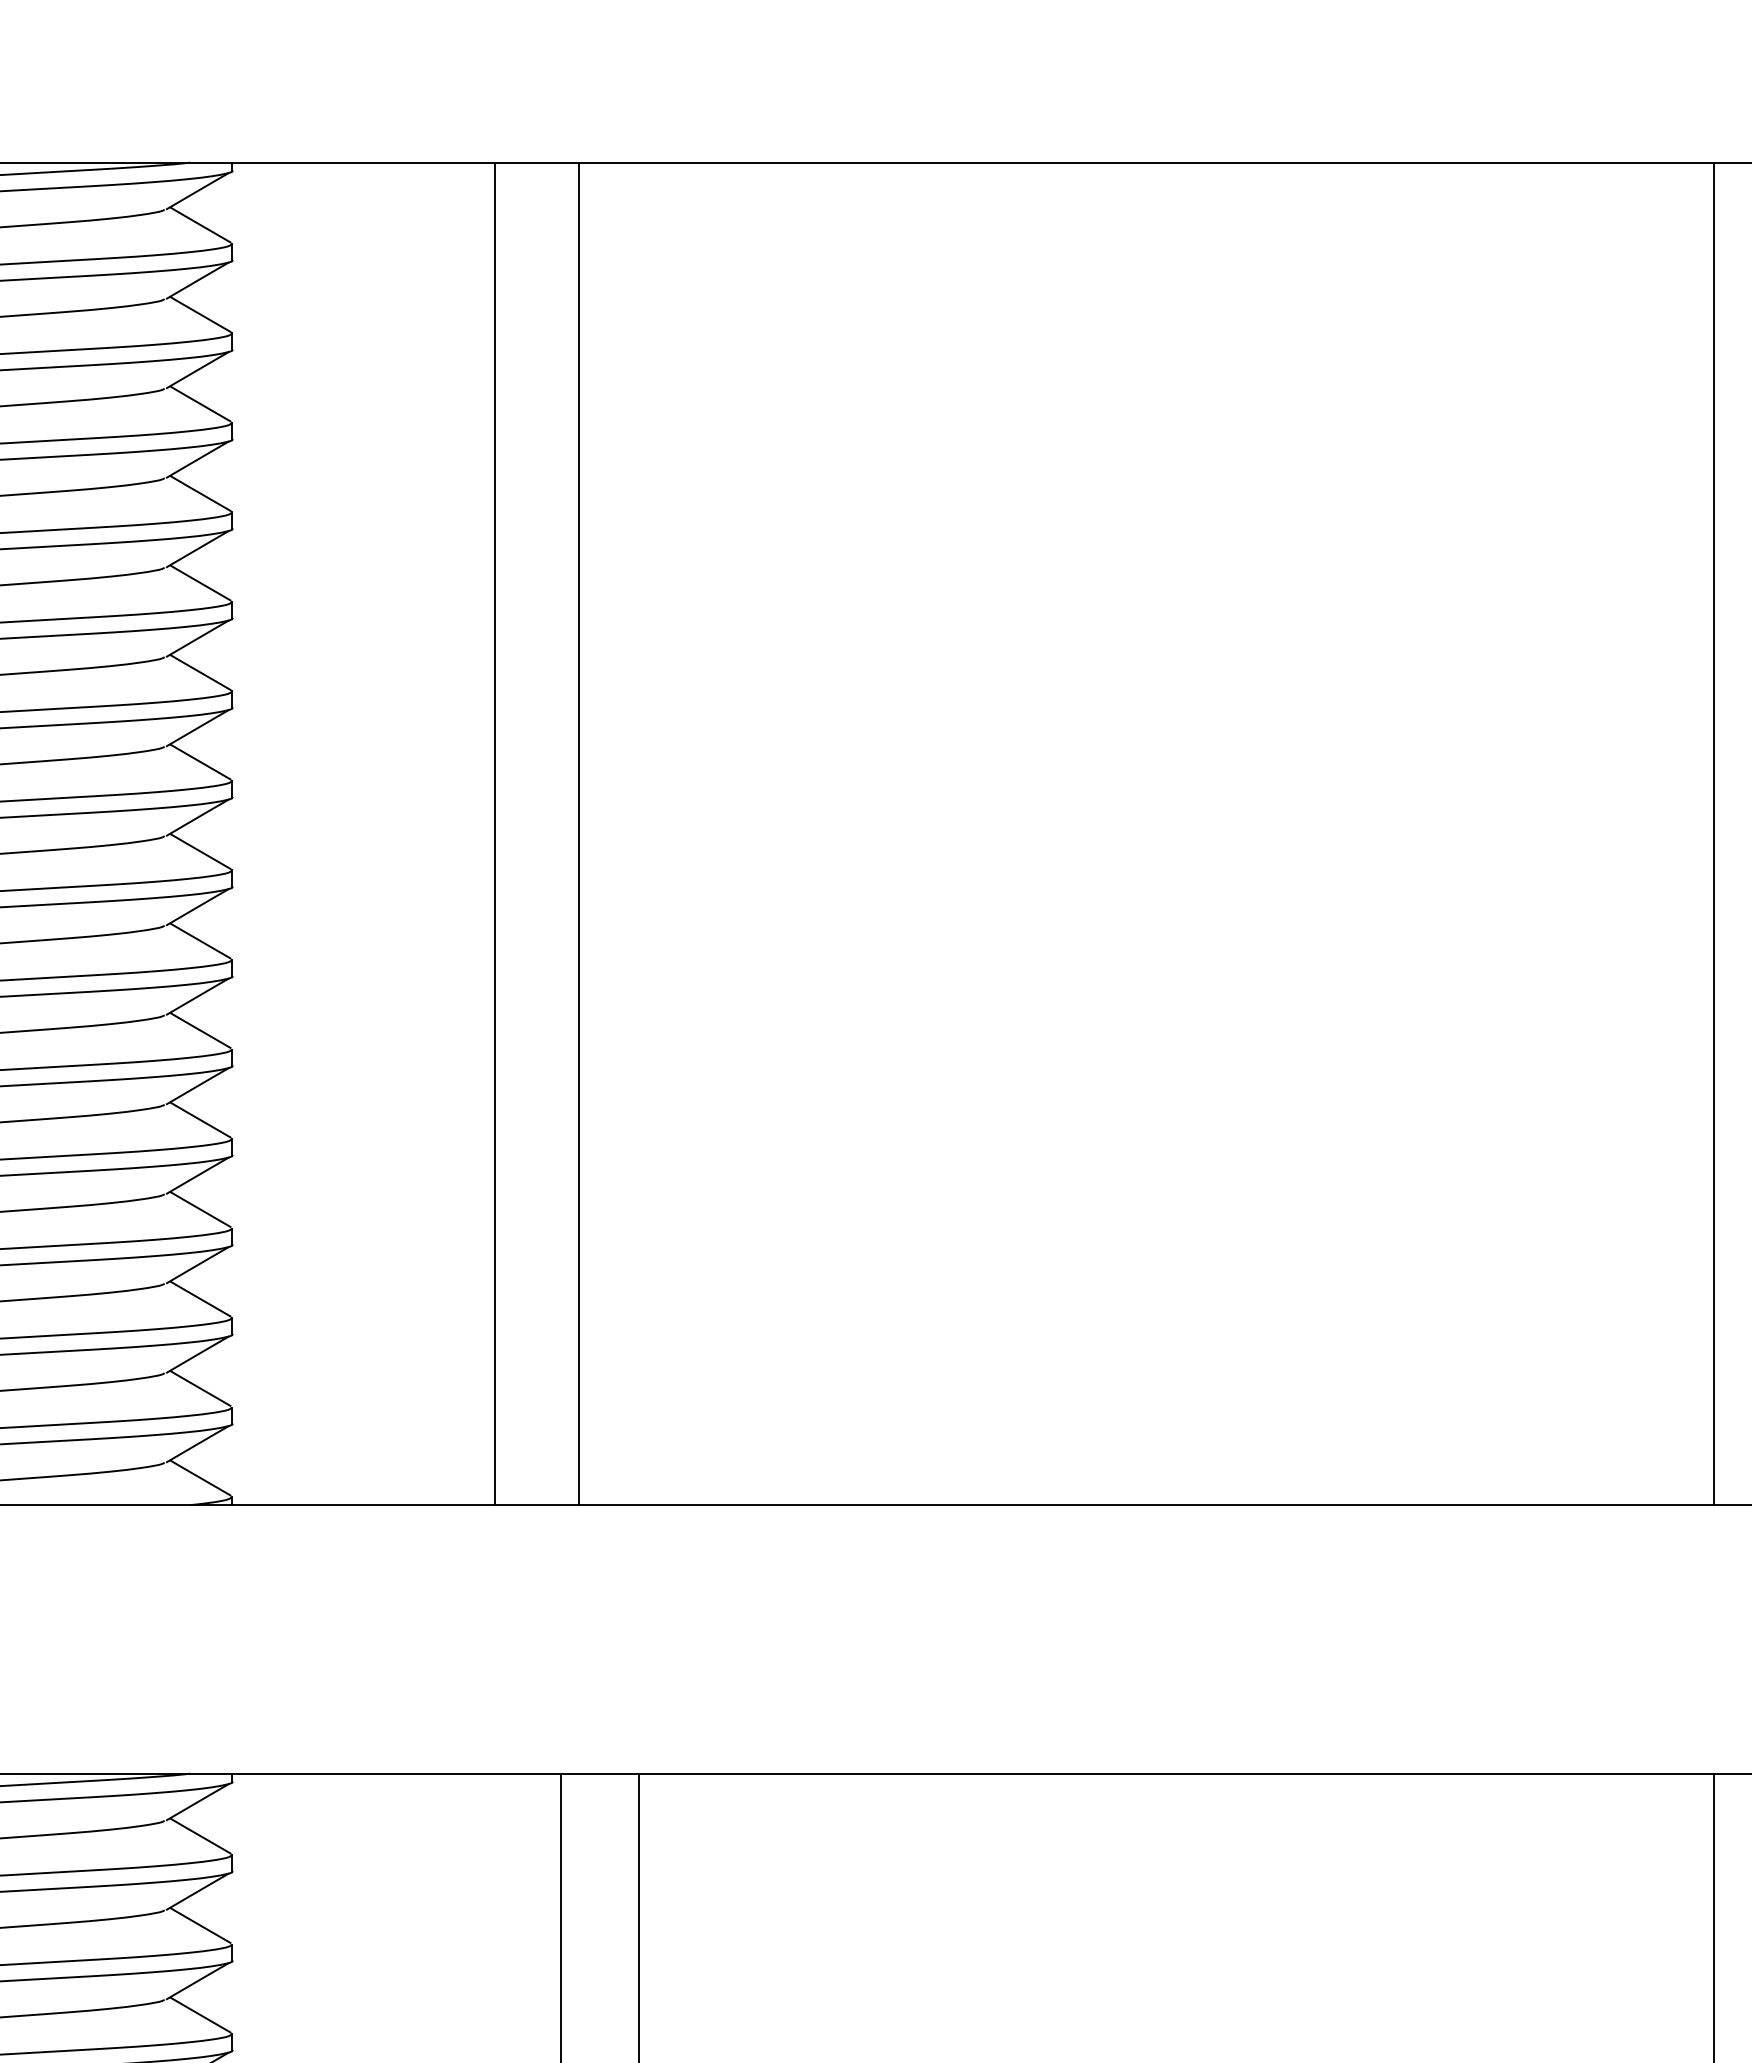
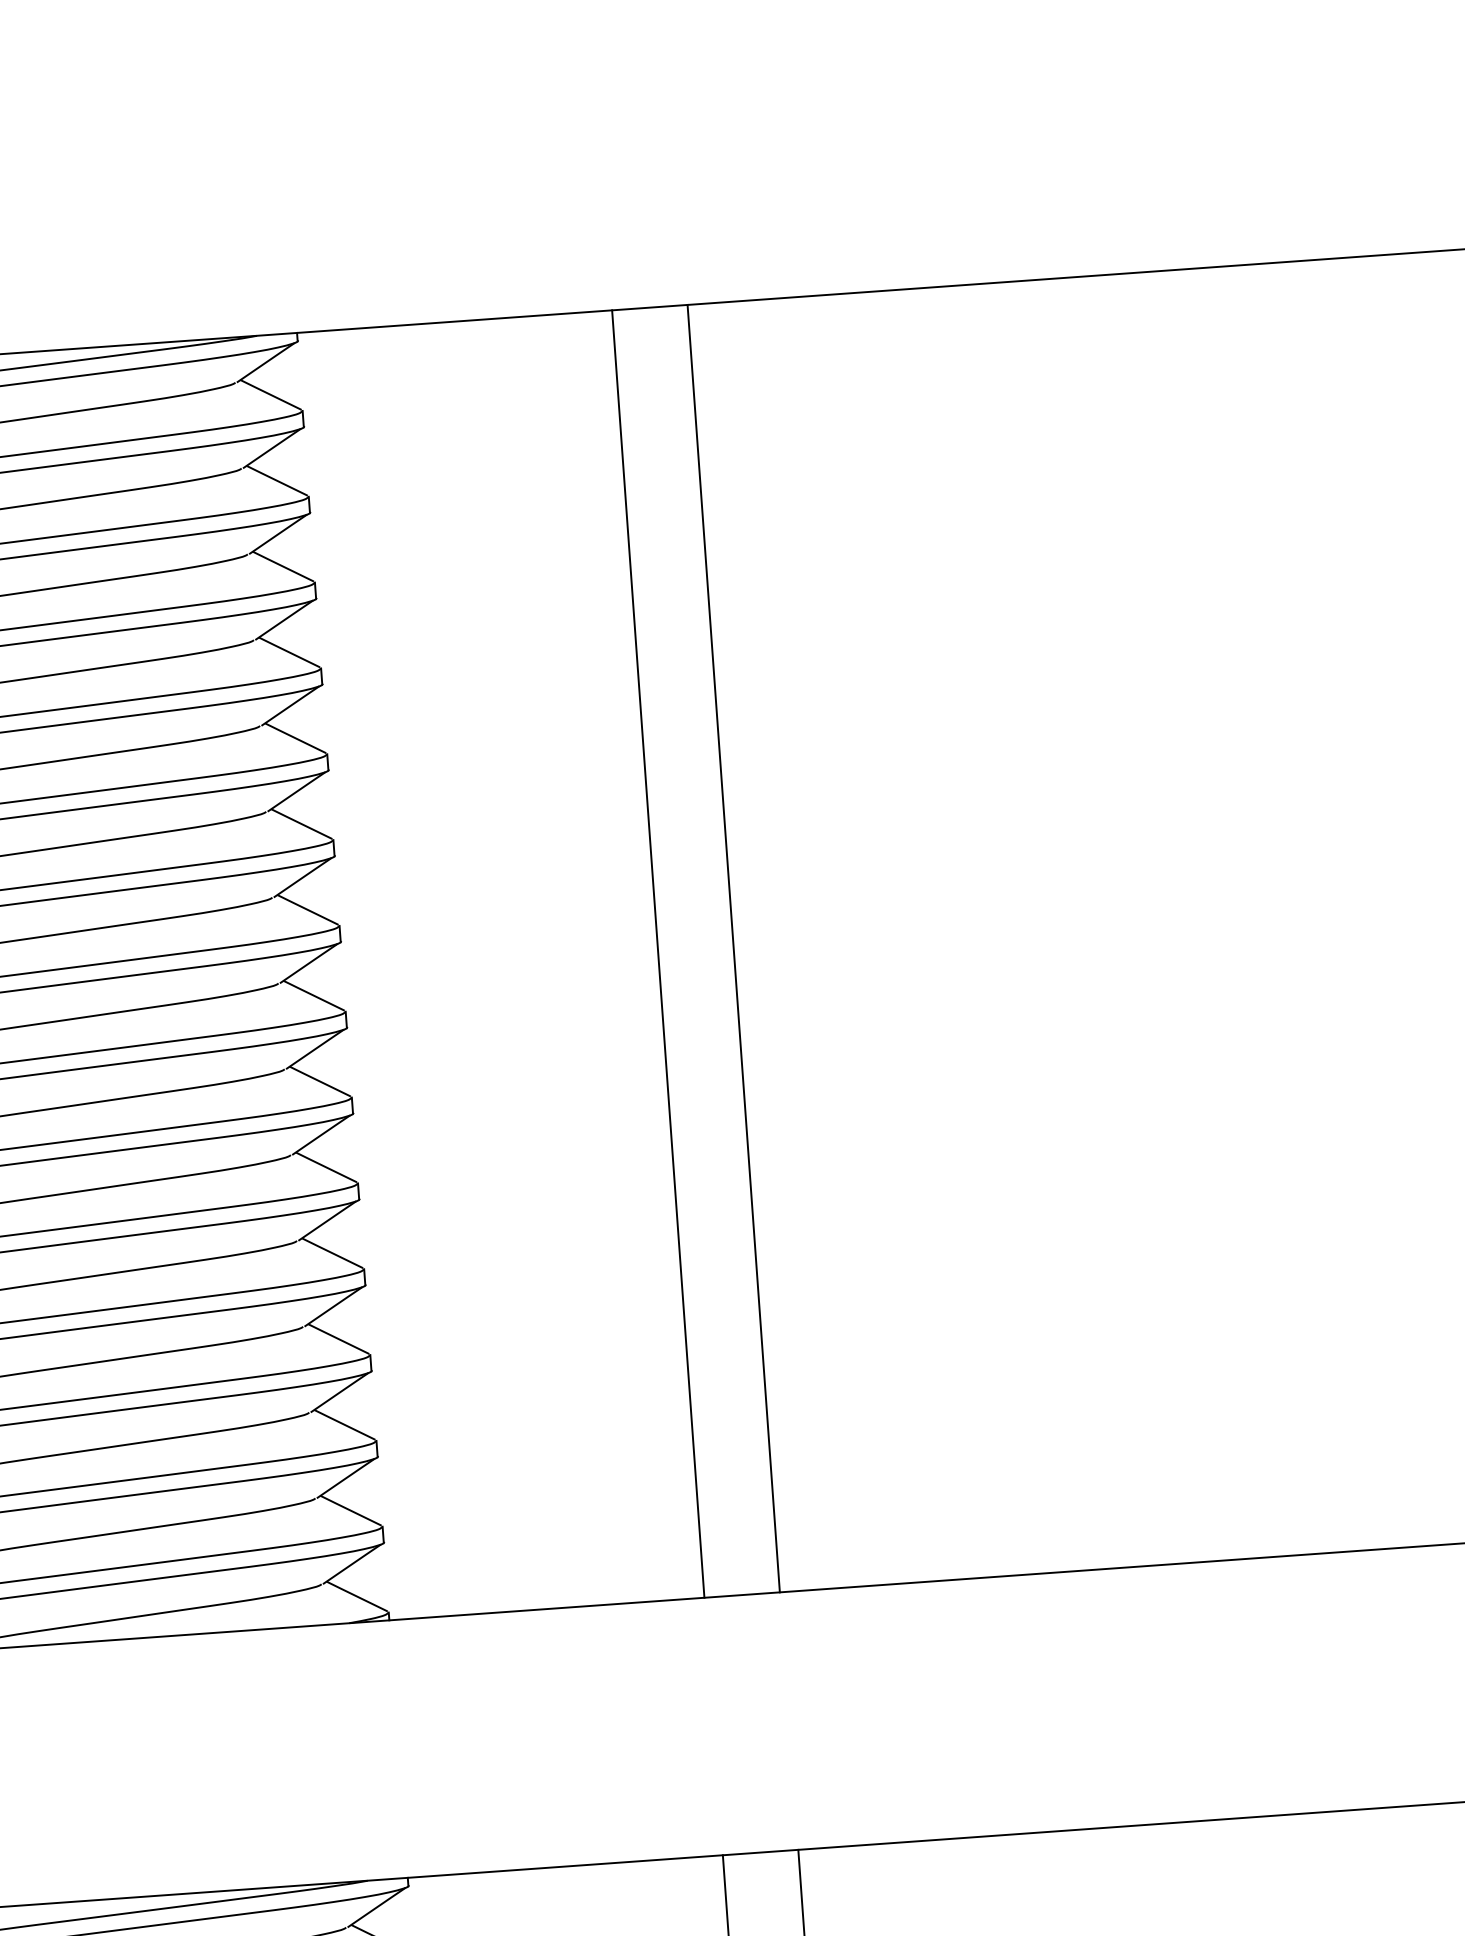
line: (494, 833) -> (657, 953), moved
line: (579, 833) -> (733, 948), moved

